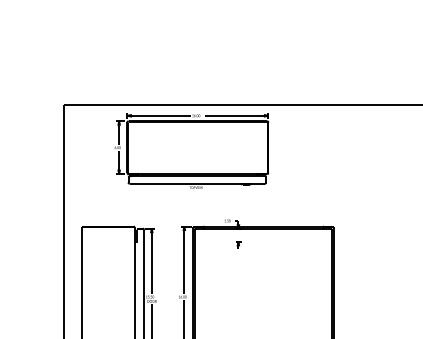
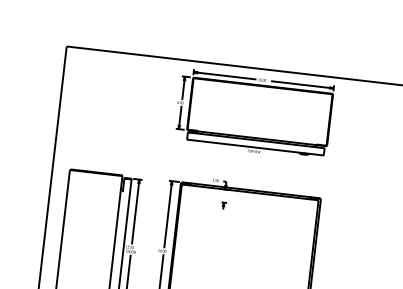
part: (191, 150) -> (253, 114), moved

